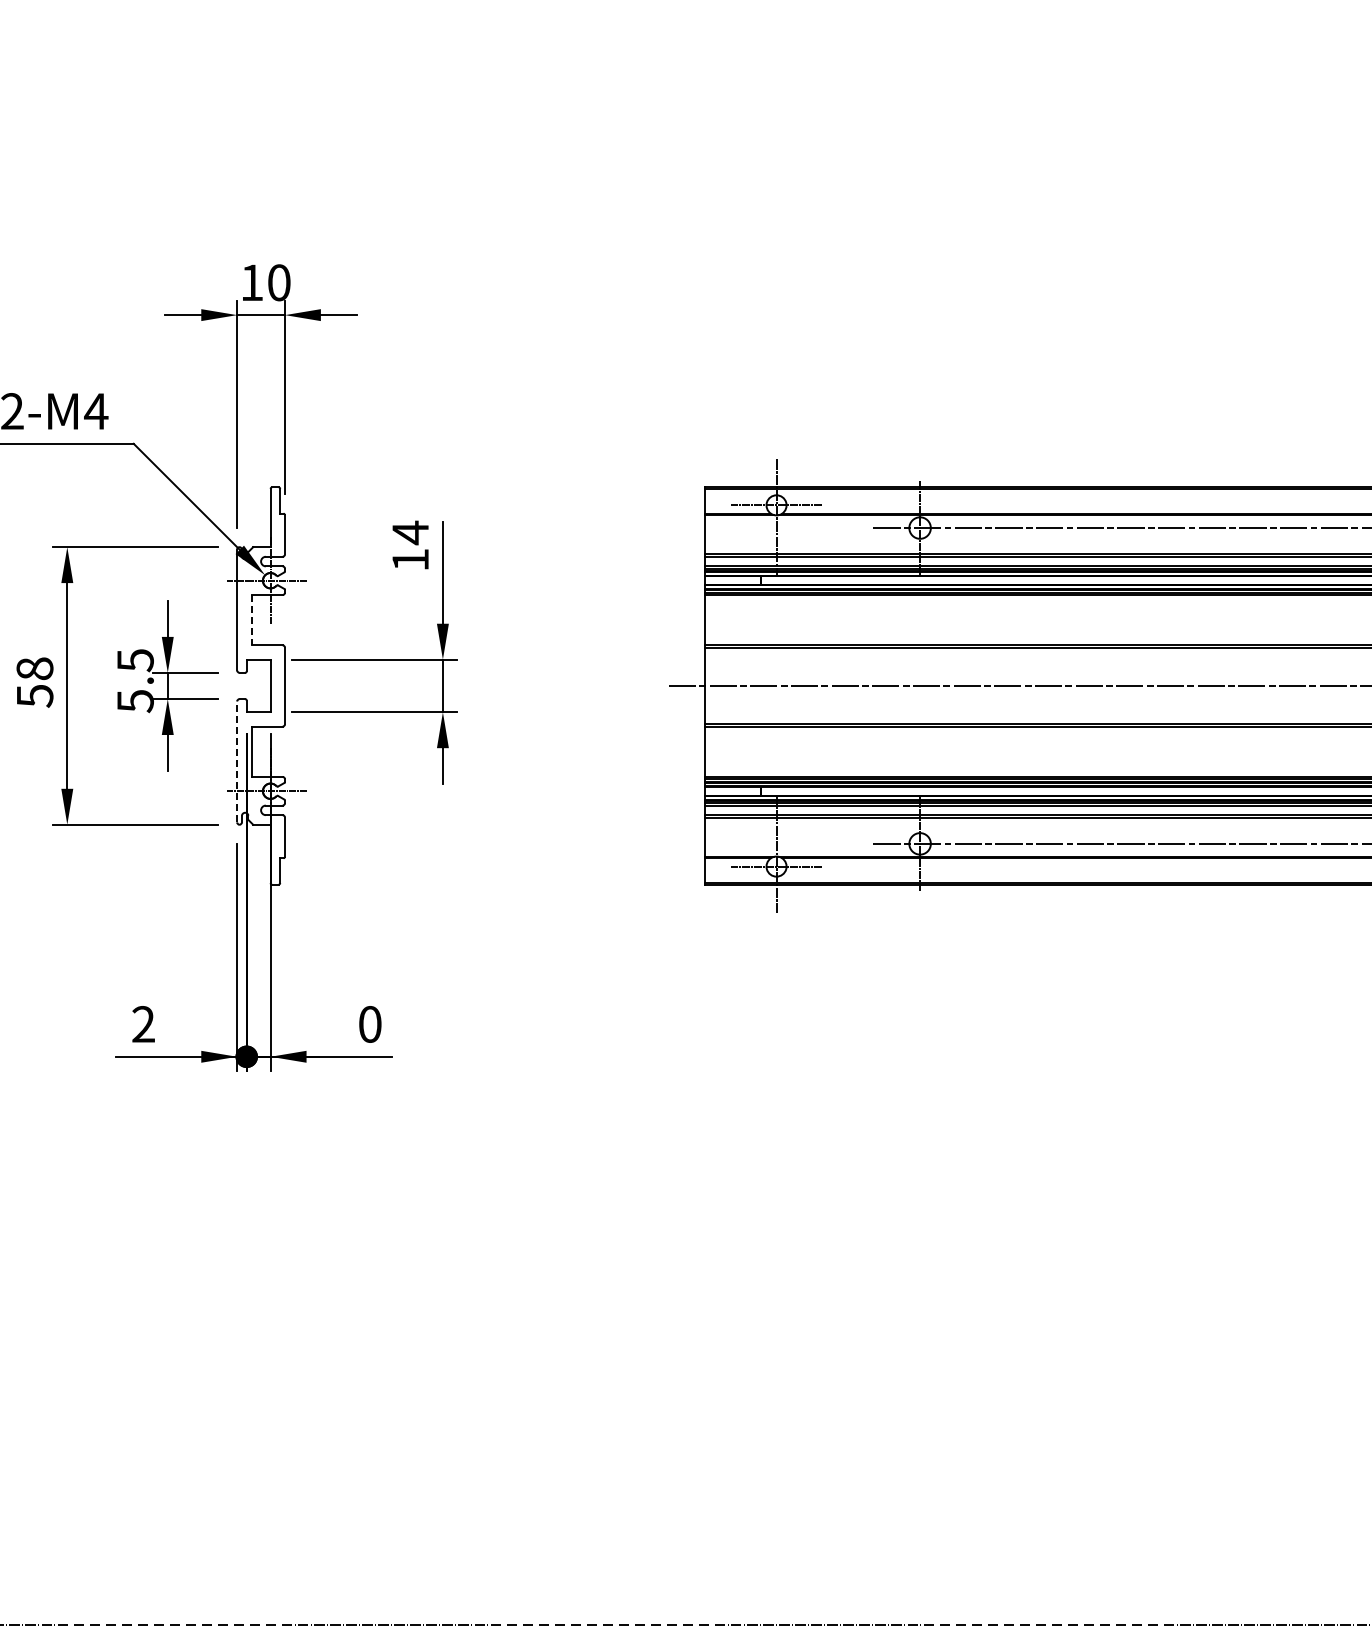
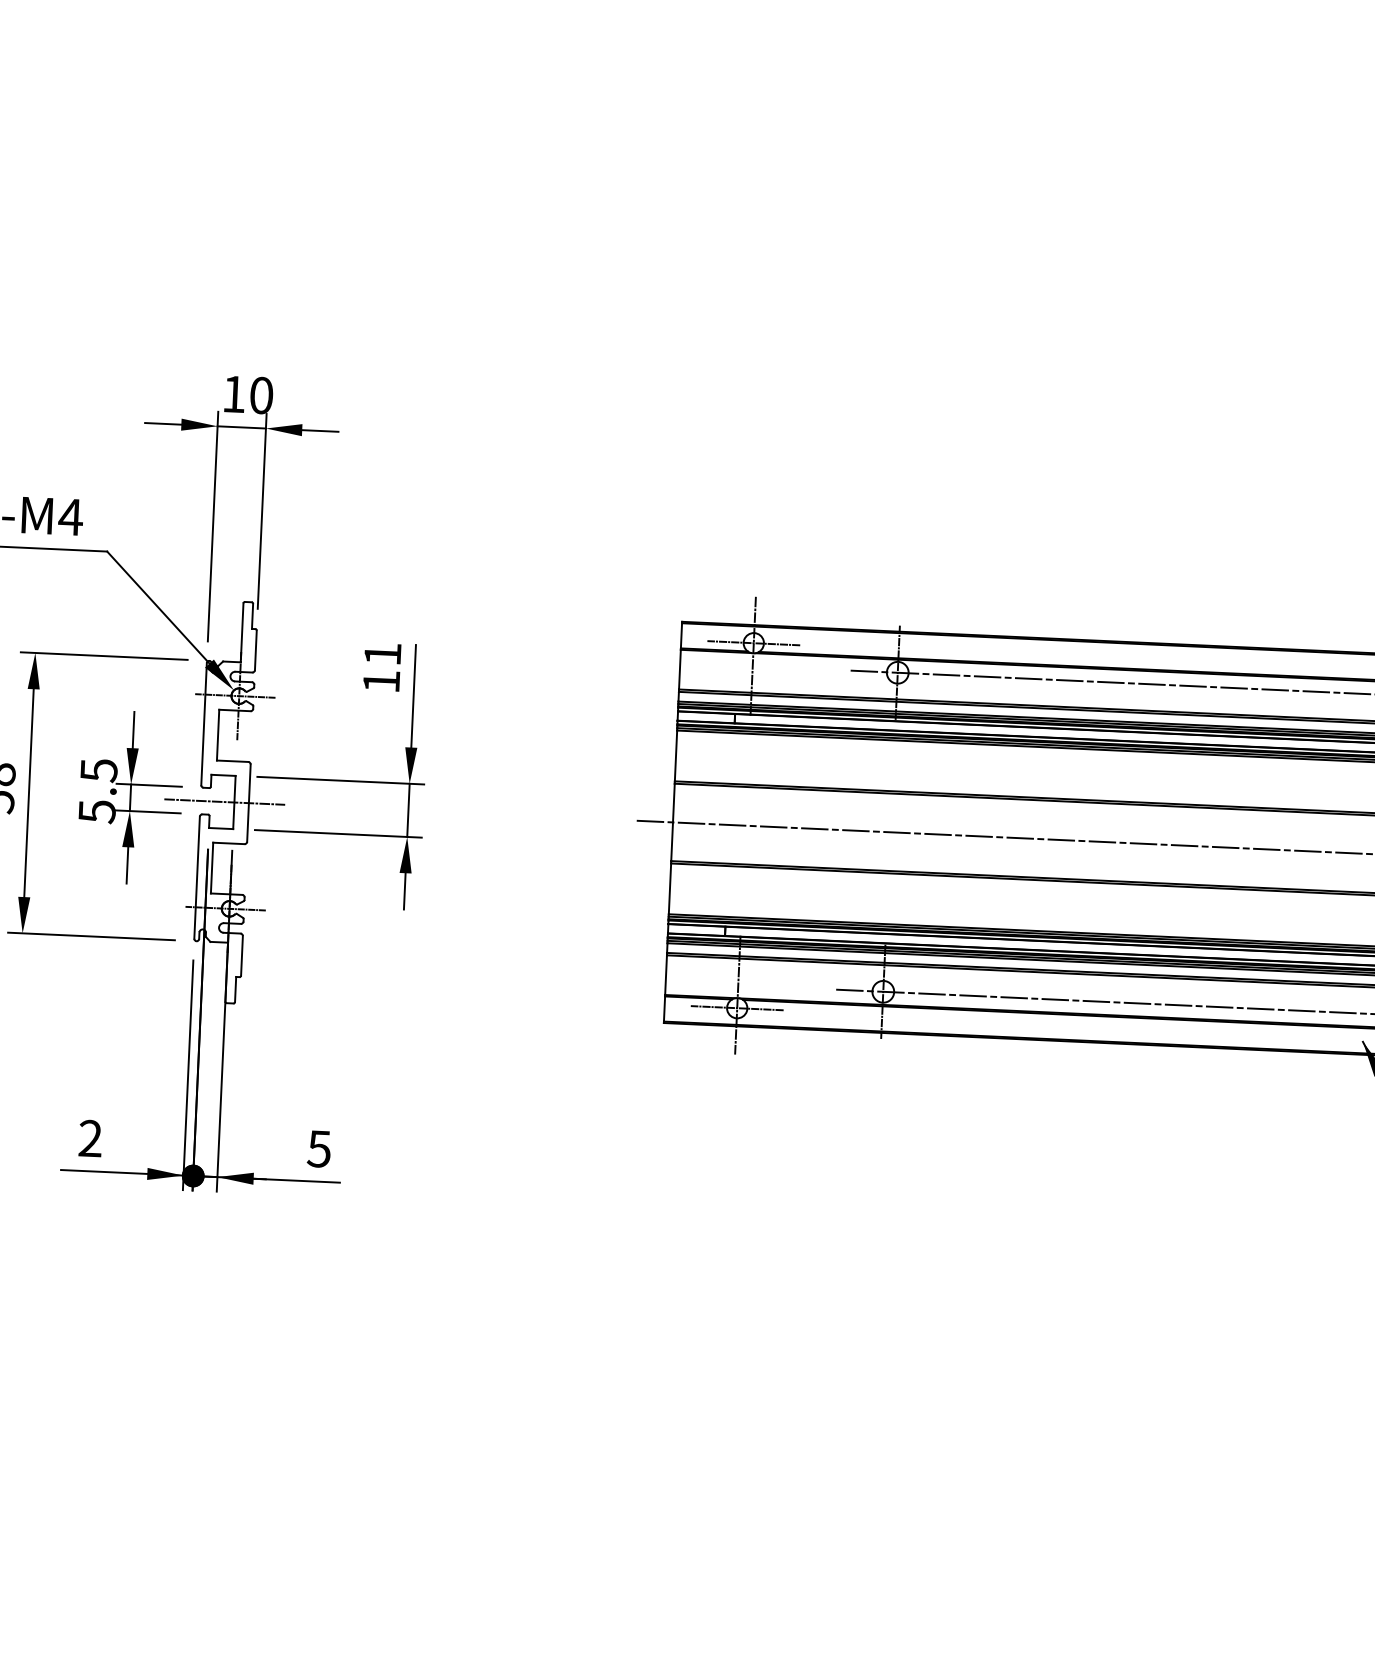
text: (410, 532) -> (382, 653), 14 -> 11
line: (251, 620) -> (218, 735), dashed -> solid
line: (260, 685) -> (224, 801), added
line: (237, 761) -> (197, 877), dashed -> solid
text: (369, 1024) -> (318, 1149), 0 -> 5

